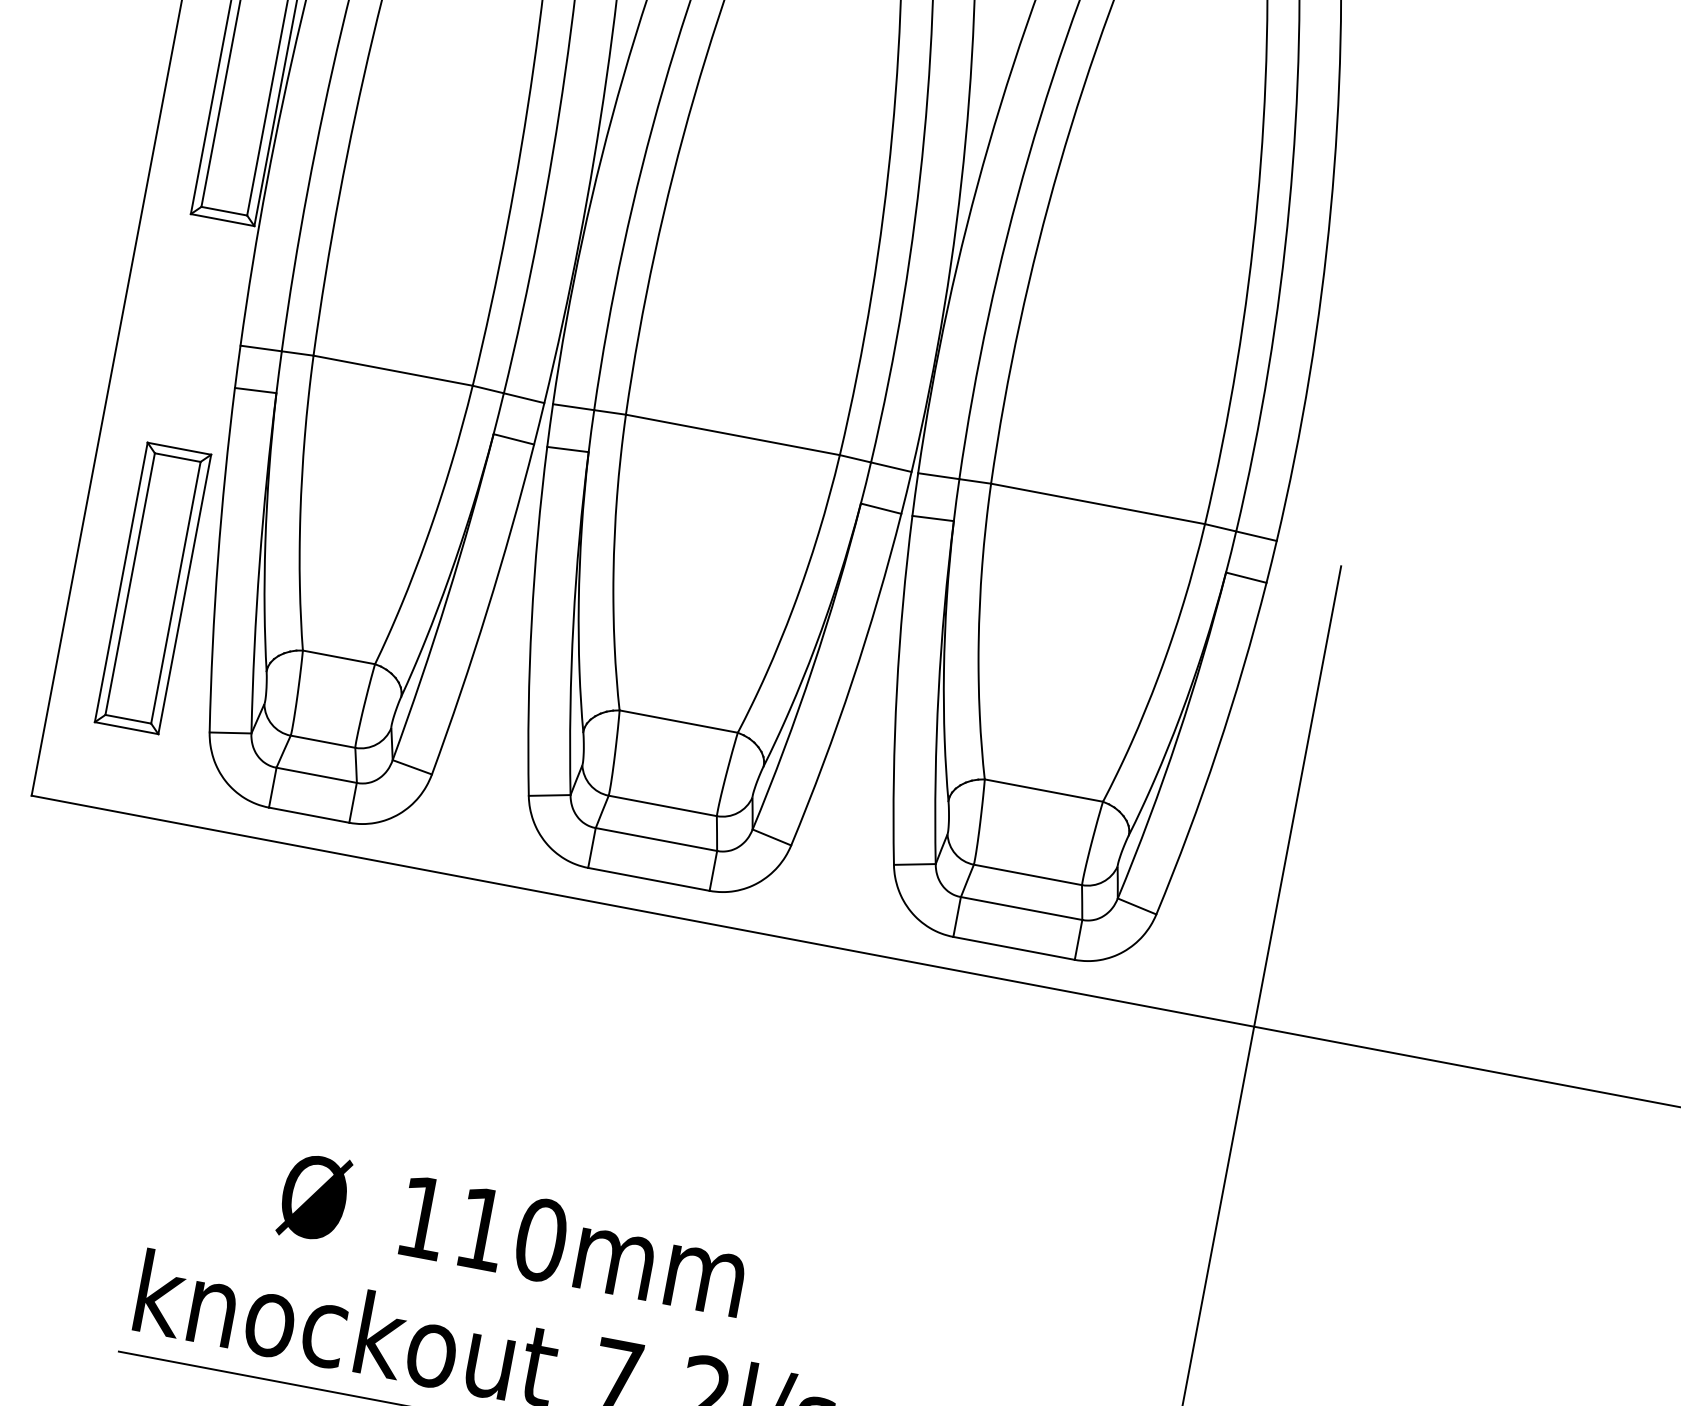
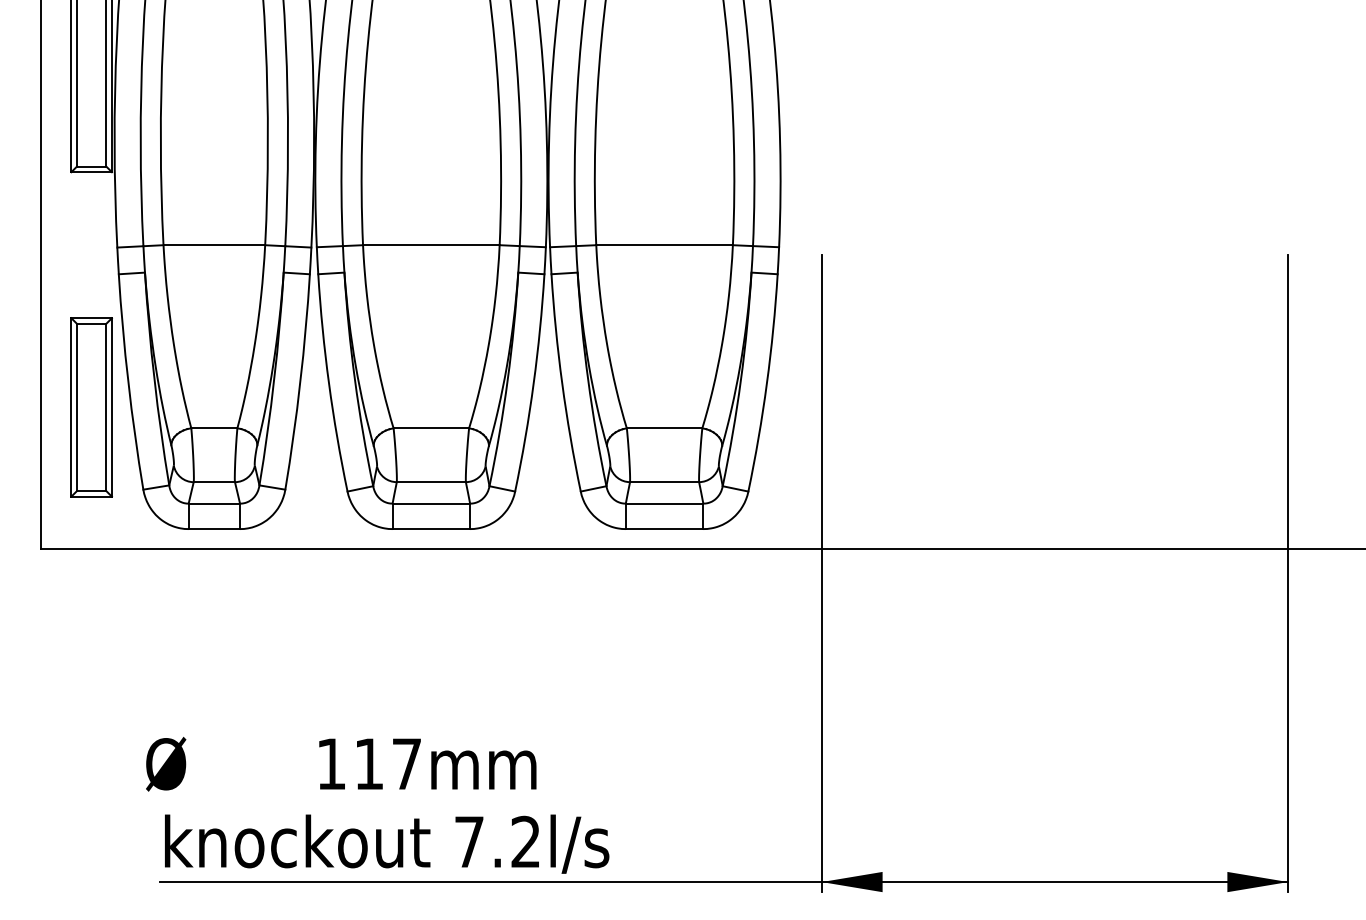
text: (314, 1198) -> (166, 764), moved
text: (540, 1239) -> (406, 763), 110mm -> 117mm

